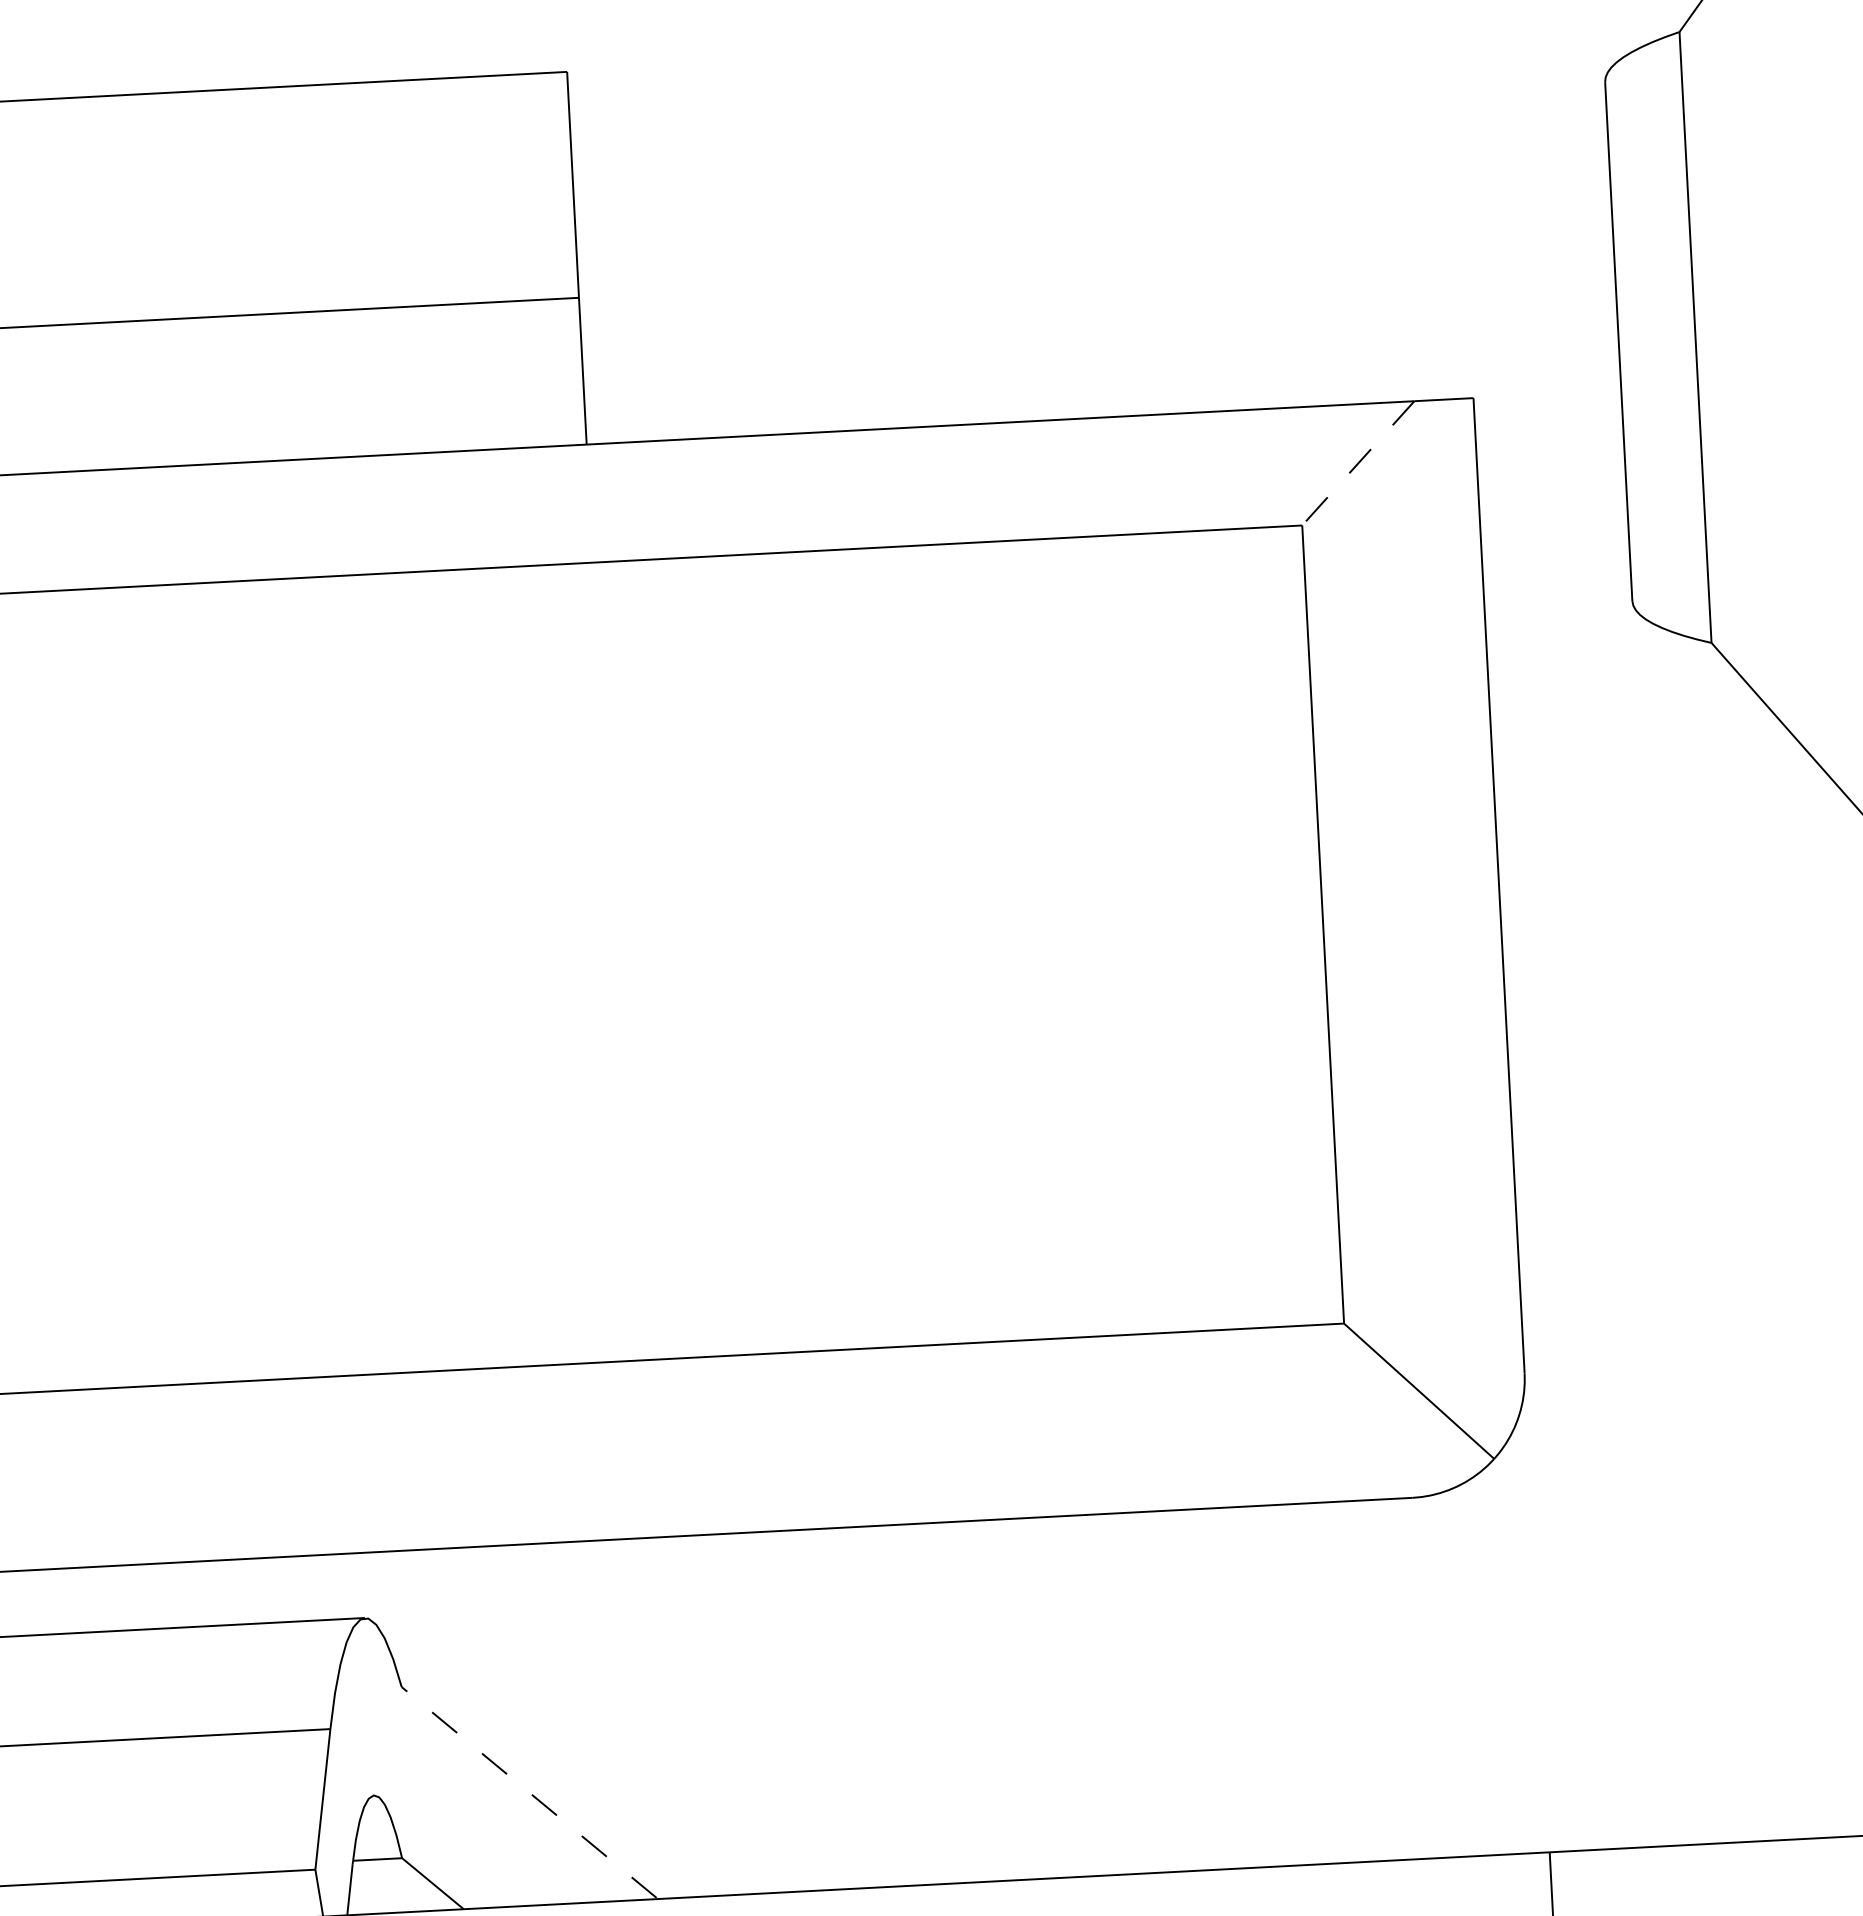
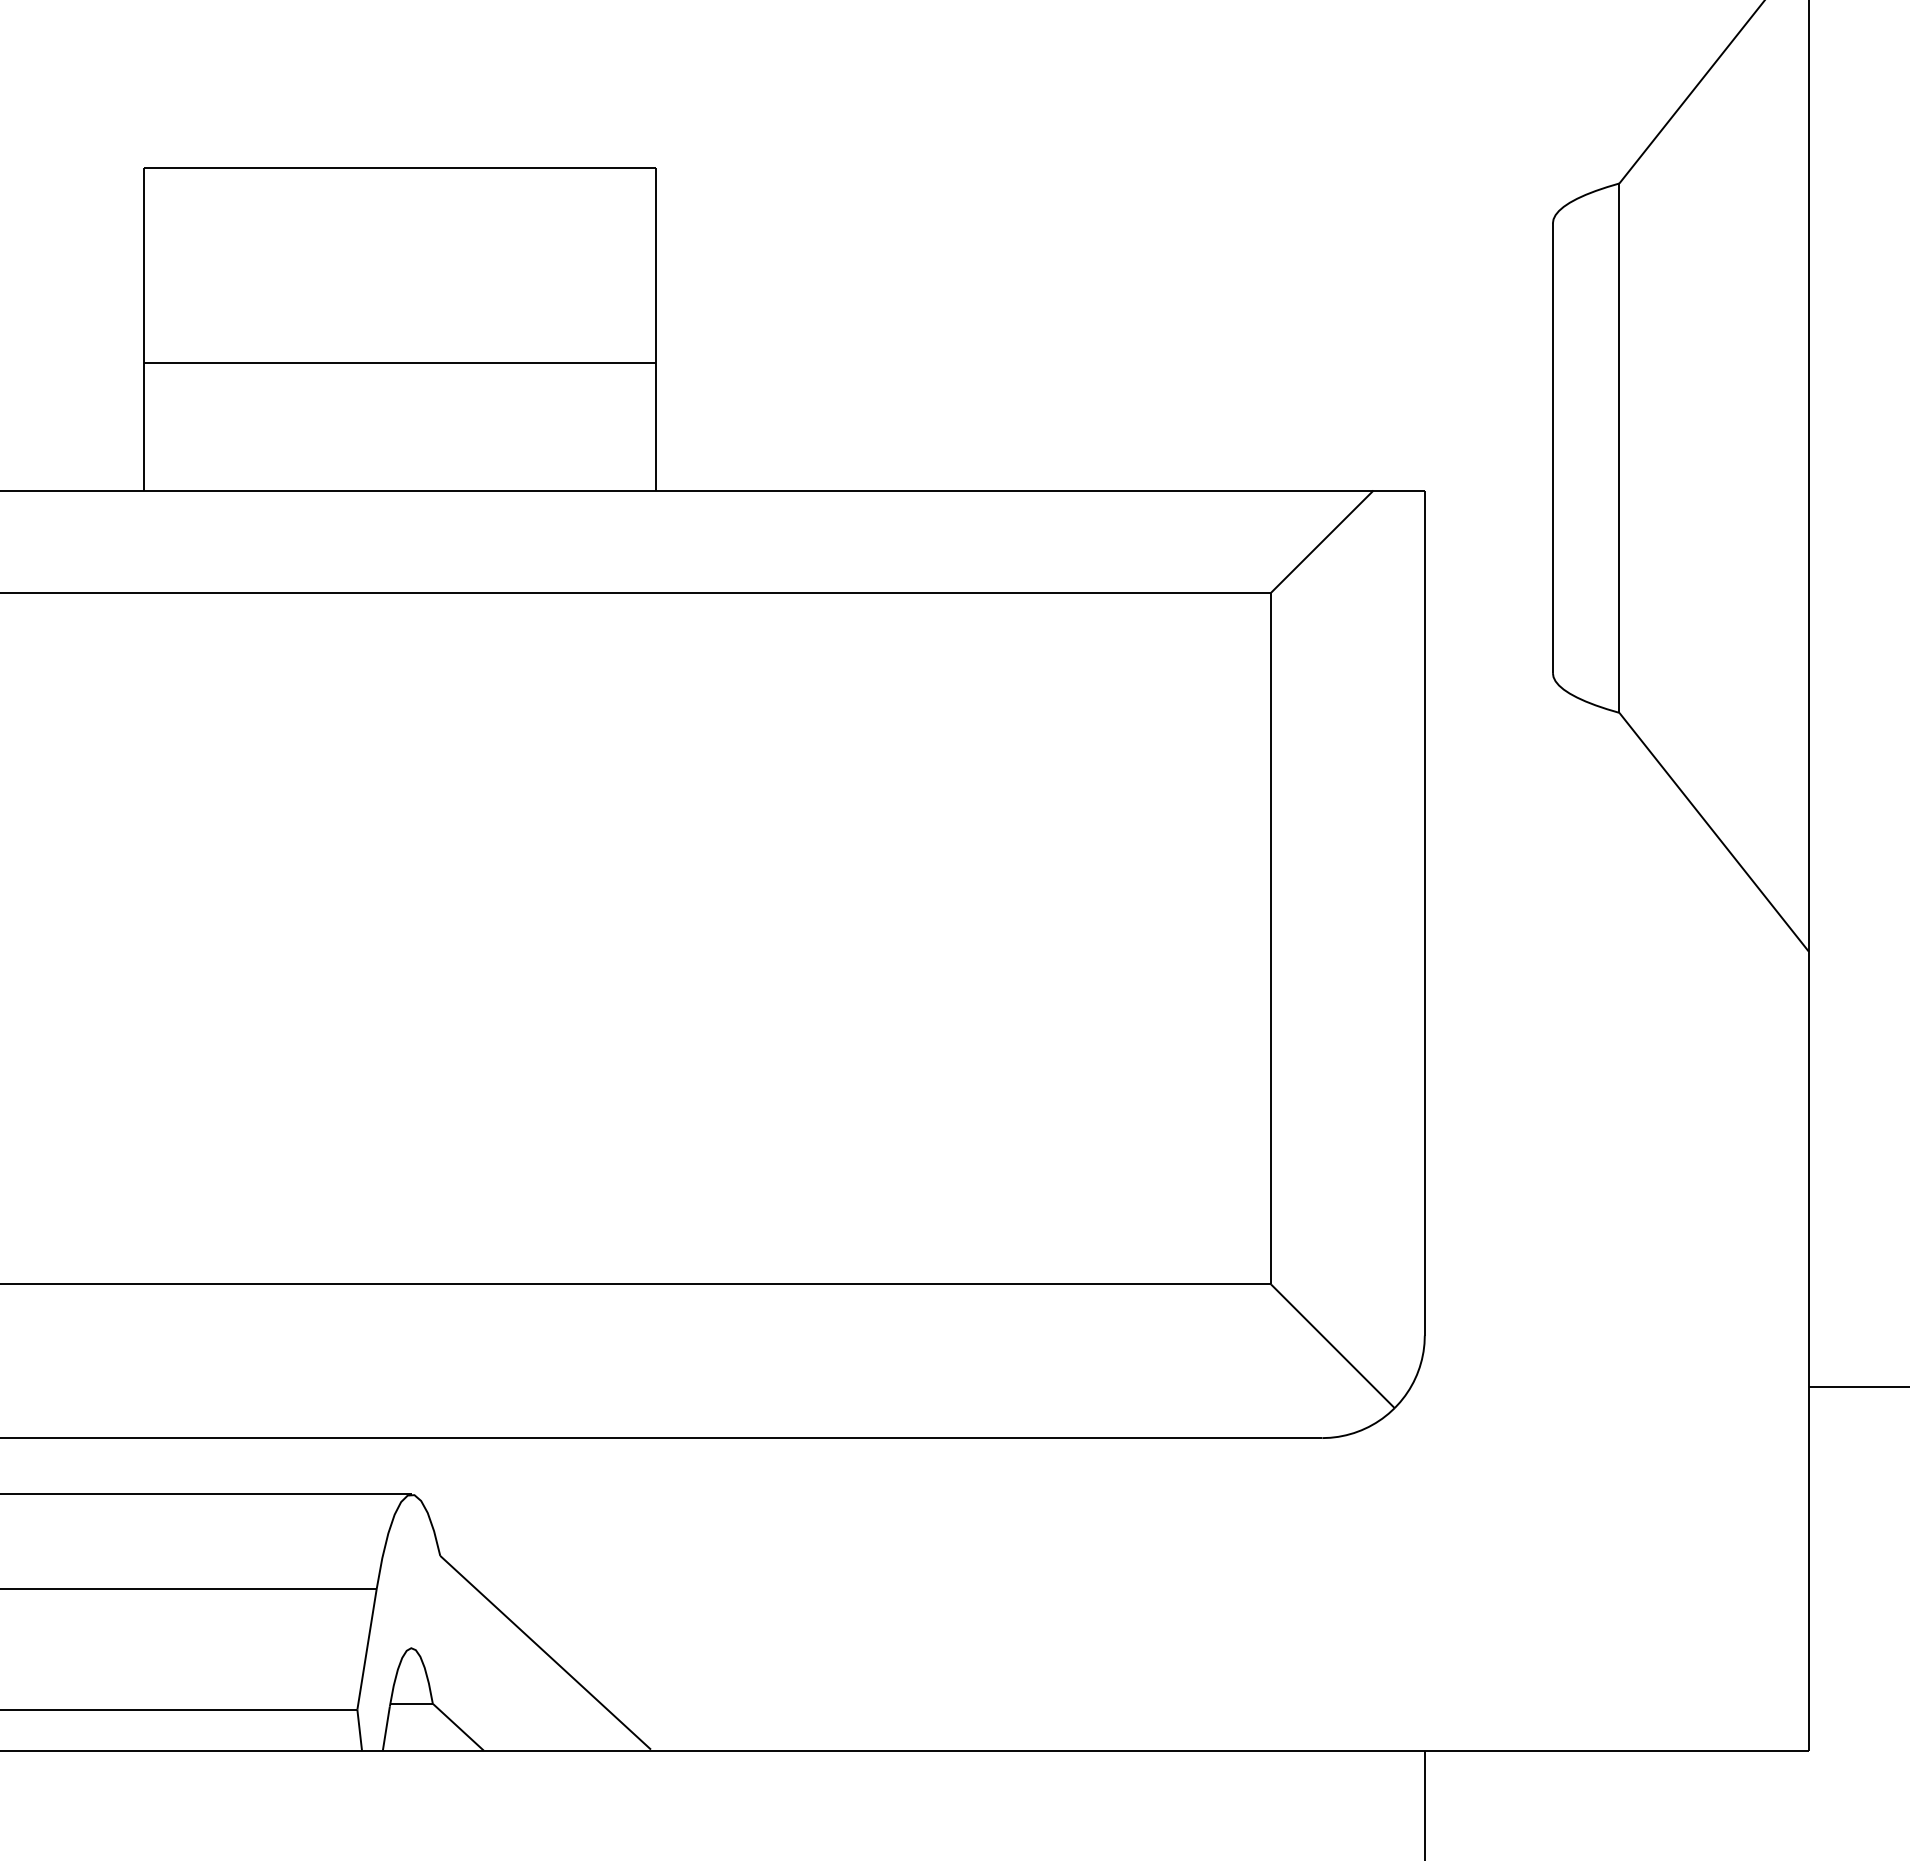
line: (1357, 464) -> (1321, 542), dashed -> solid
line: (529, 1792) -> (545, 1652), dashed -> solid

